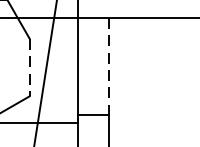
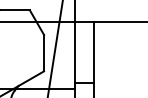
line: (109, 66) -> (94, 52), dashed -> solid
line: (30, 68) -> (44, 53), dashed -> solid

